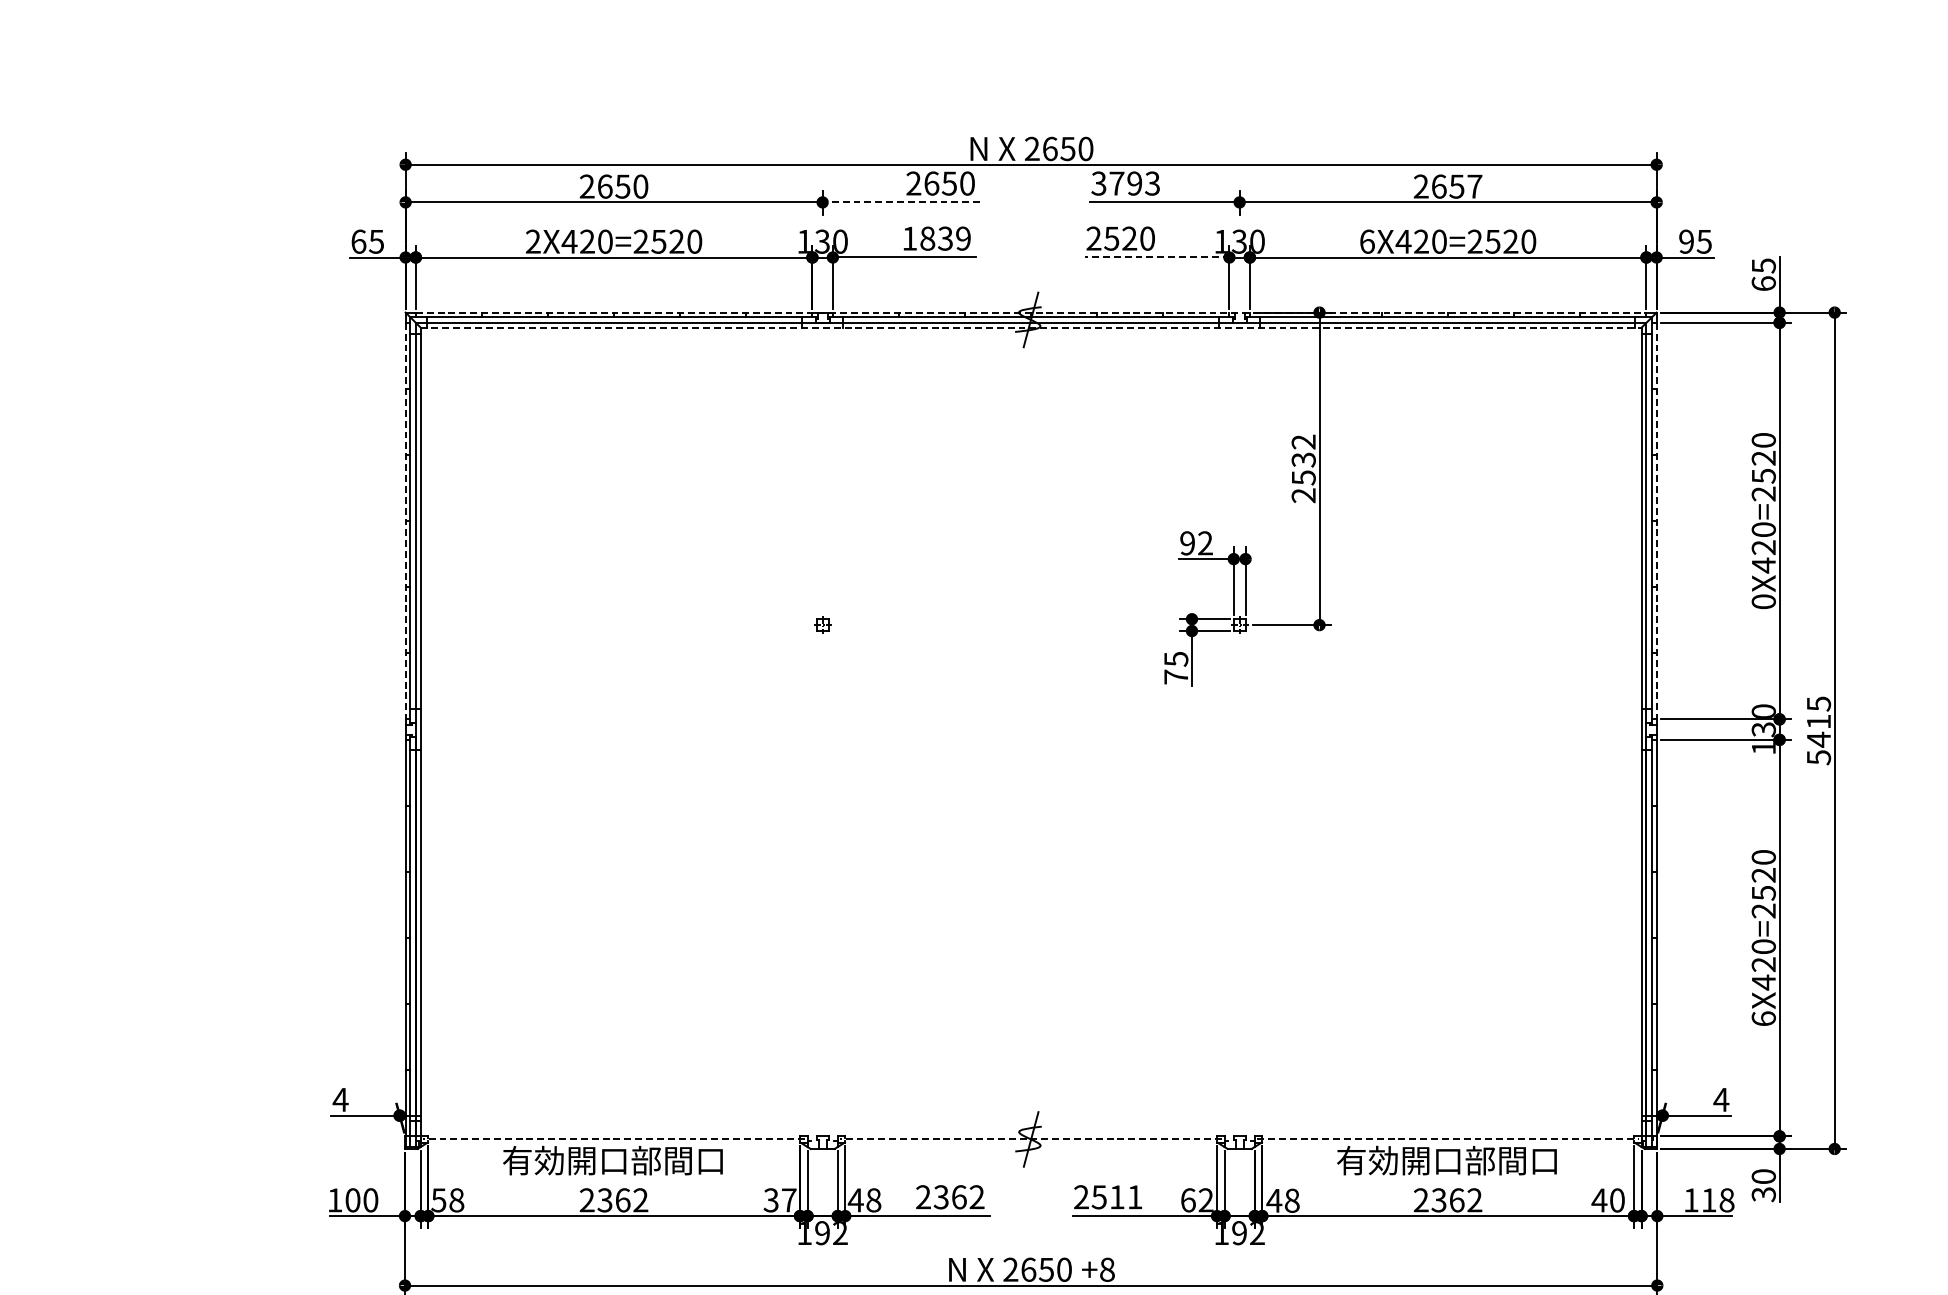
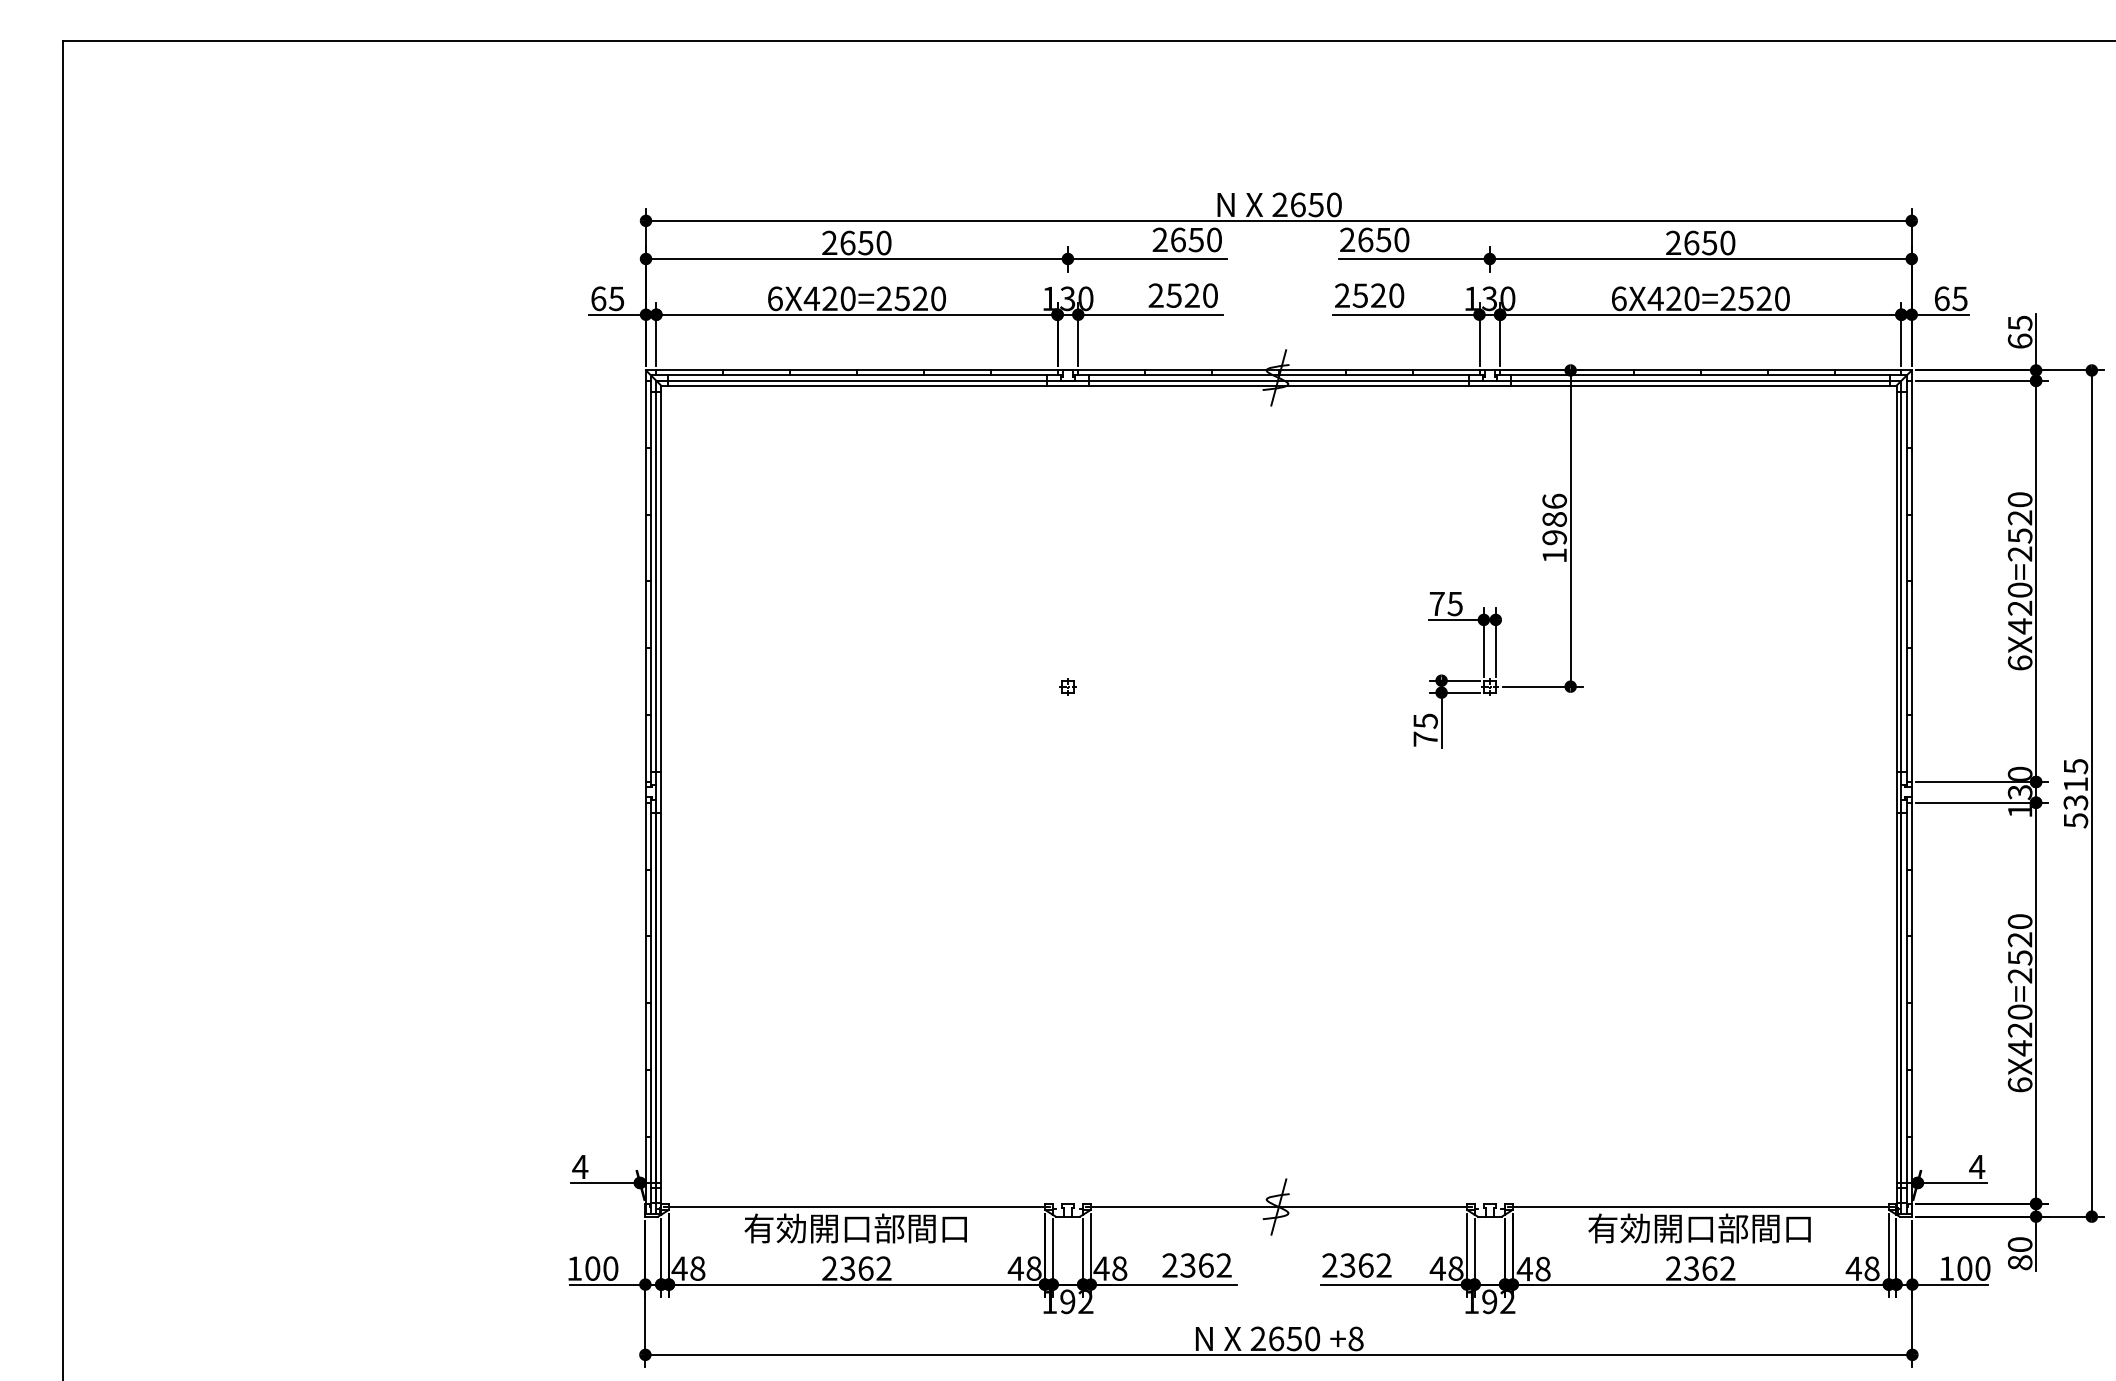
text: (1125, 183) -> (1374, 239), 3793 -> 2650
text: (1474, 186) -> (1727, 242), 2657 -> 2650
line: (901, 202) -> (1147, 259), dashed -> solid
text: (935, 238) -> (1182, 295), 1839 -> 2520
text: (532, 241) -> (774, 298), 2X420=2520 -> 6X420=2520
text: (1686, 241) -> (1941, 298), 95 -> 65
line: (1156, 257) -> (1405, 314), dashed -> solid
line: (1030, 312) -> (1278, 370), dashed -> solid
line: (1030, 327) -> (1278, 385), dashed -> solid
text: (1303, 468) -> (1554, 528), 2532 -> 1986
line: (406, 521) -> (646, 581), dashed -> solid
line: (1656, 521) -> (1911, 581), dashed -> solid
text: (1195, 542) -> (1445, 603), 92 -> 75
text: (1763, 601) -> (2019, 662), 0X420=2520 -> 6X420=2520
text: (1818, 739) -> (2075, 802), 5415 -> 5315
line: (613, 1139) -> (856, 1207), dashed -> solid
line: (1030, 1139) -> (1278, 1207), dashed -> solid
line: (1448, 1139) -> (1701, 1207), dashed -> solid
text: (1763, 1194) -> (2019, 1262), 30 -> 80
text: (1116, 1197) -> (1365, 1265), 2511 -> 2362
text: (438, 1200) -> (679, 1268), 58 -> 48
text: (779, 1200) -> (1024, 1268), 37 -> 48
text: (1196, 1200) -> (1446, 1268), 62 -> 48
text: (1616, 1200) -> (1871, 1268), 40 -> 48
text: (1717, 1200) -> (1973, 1268), 118 -> 100

